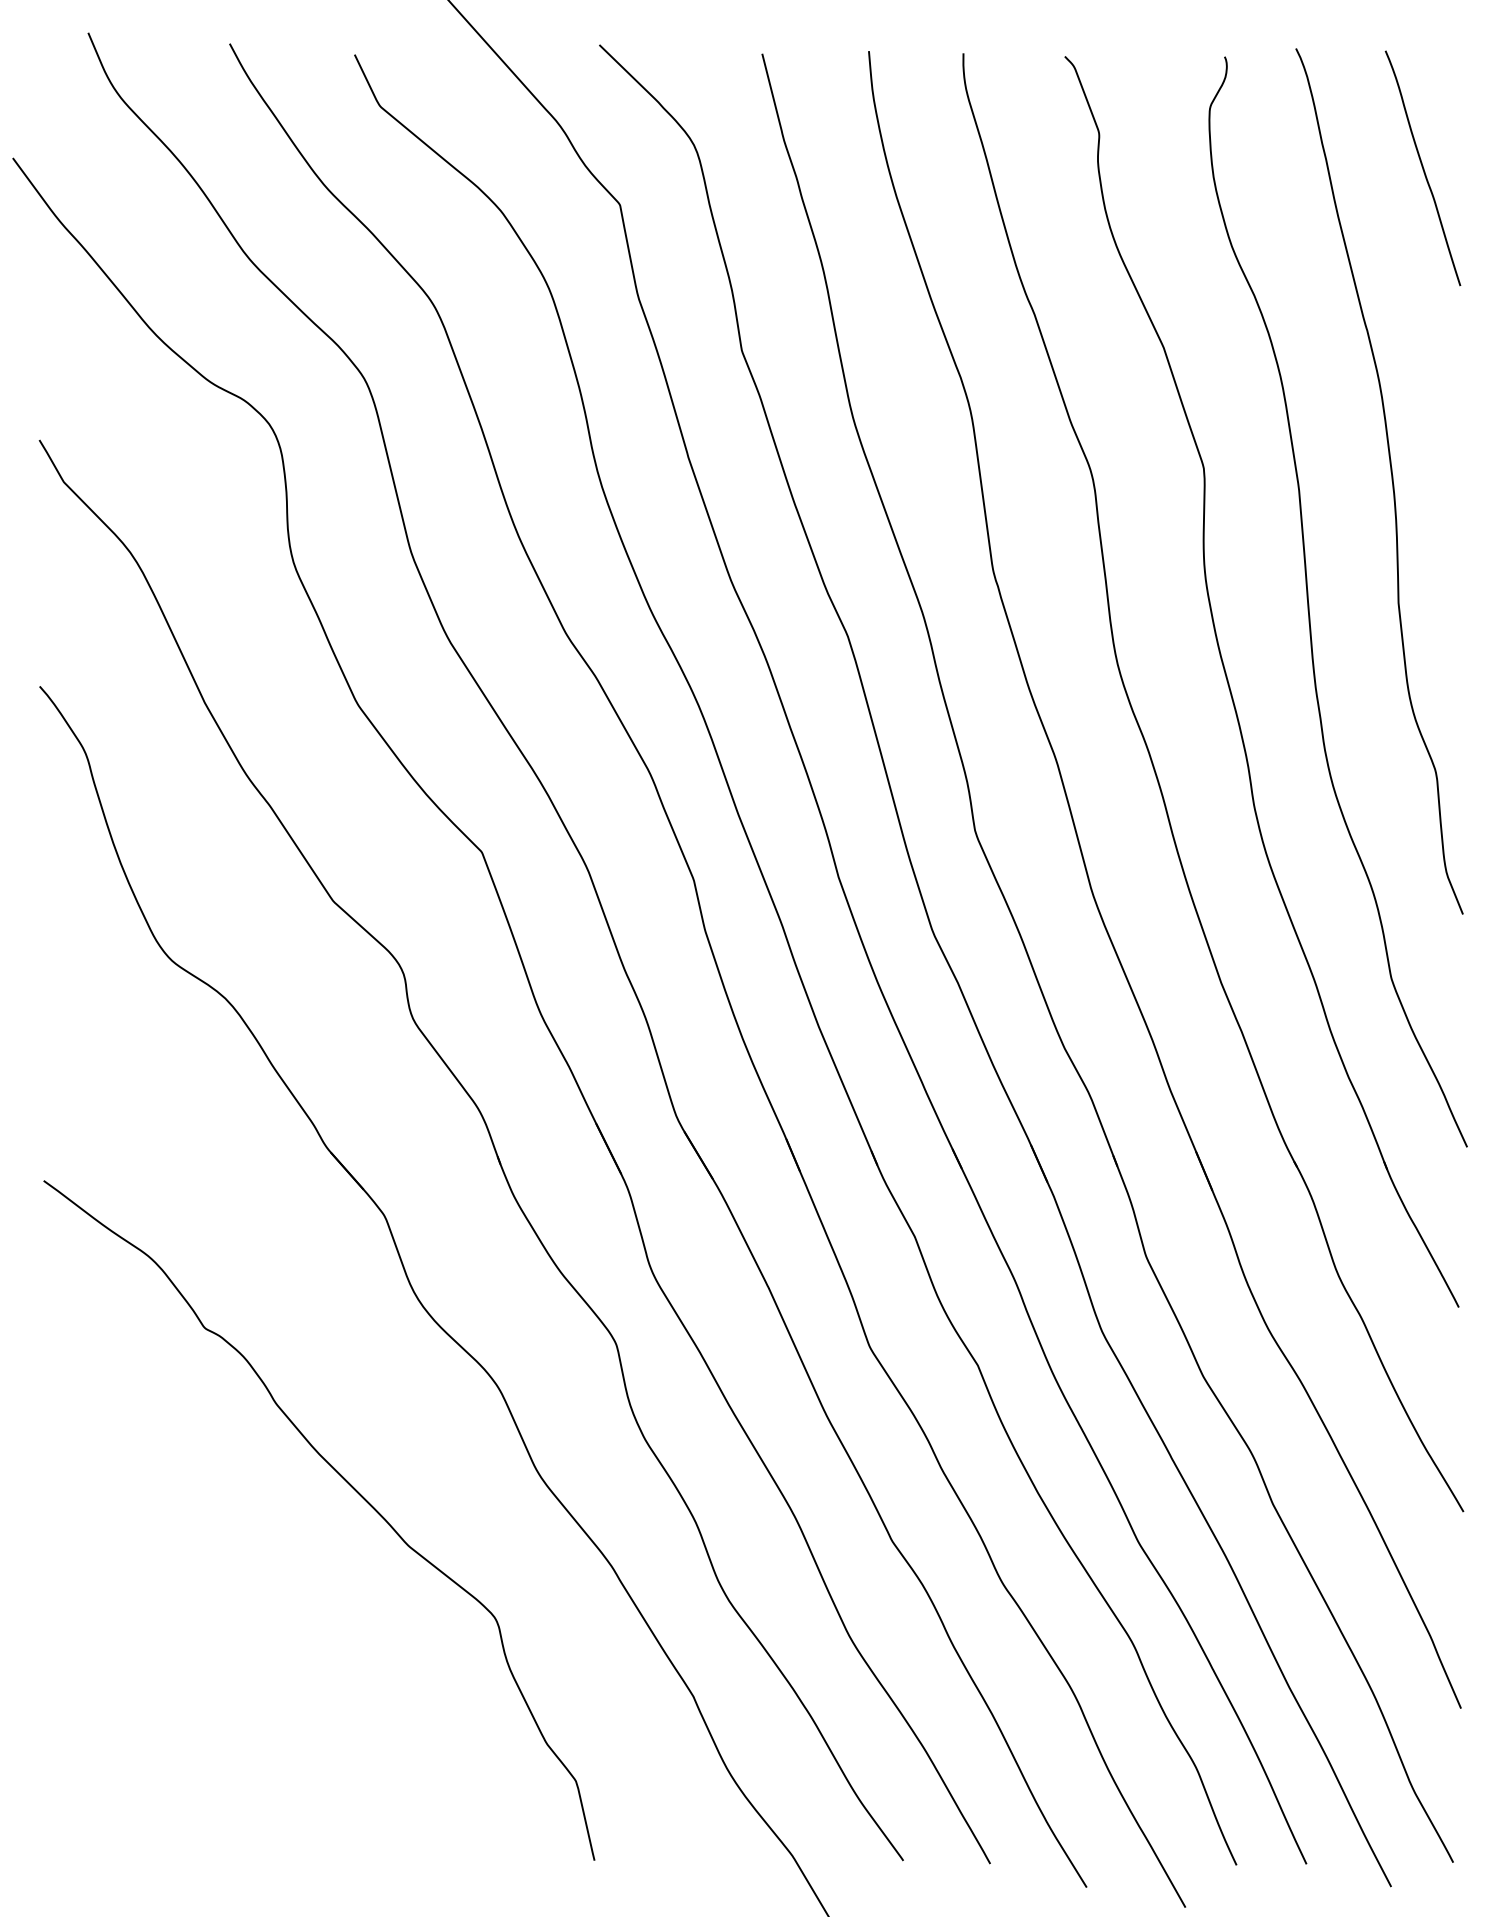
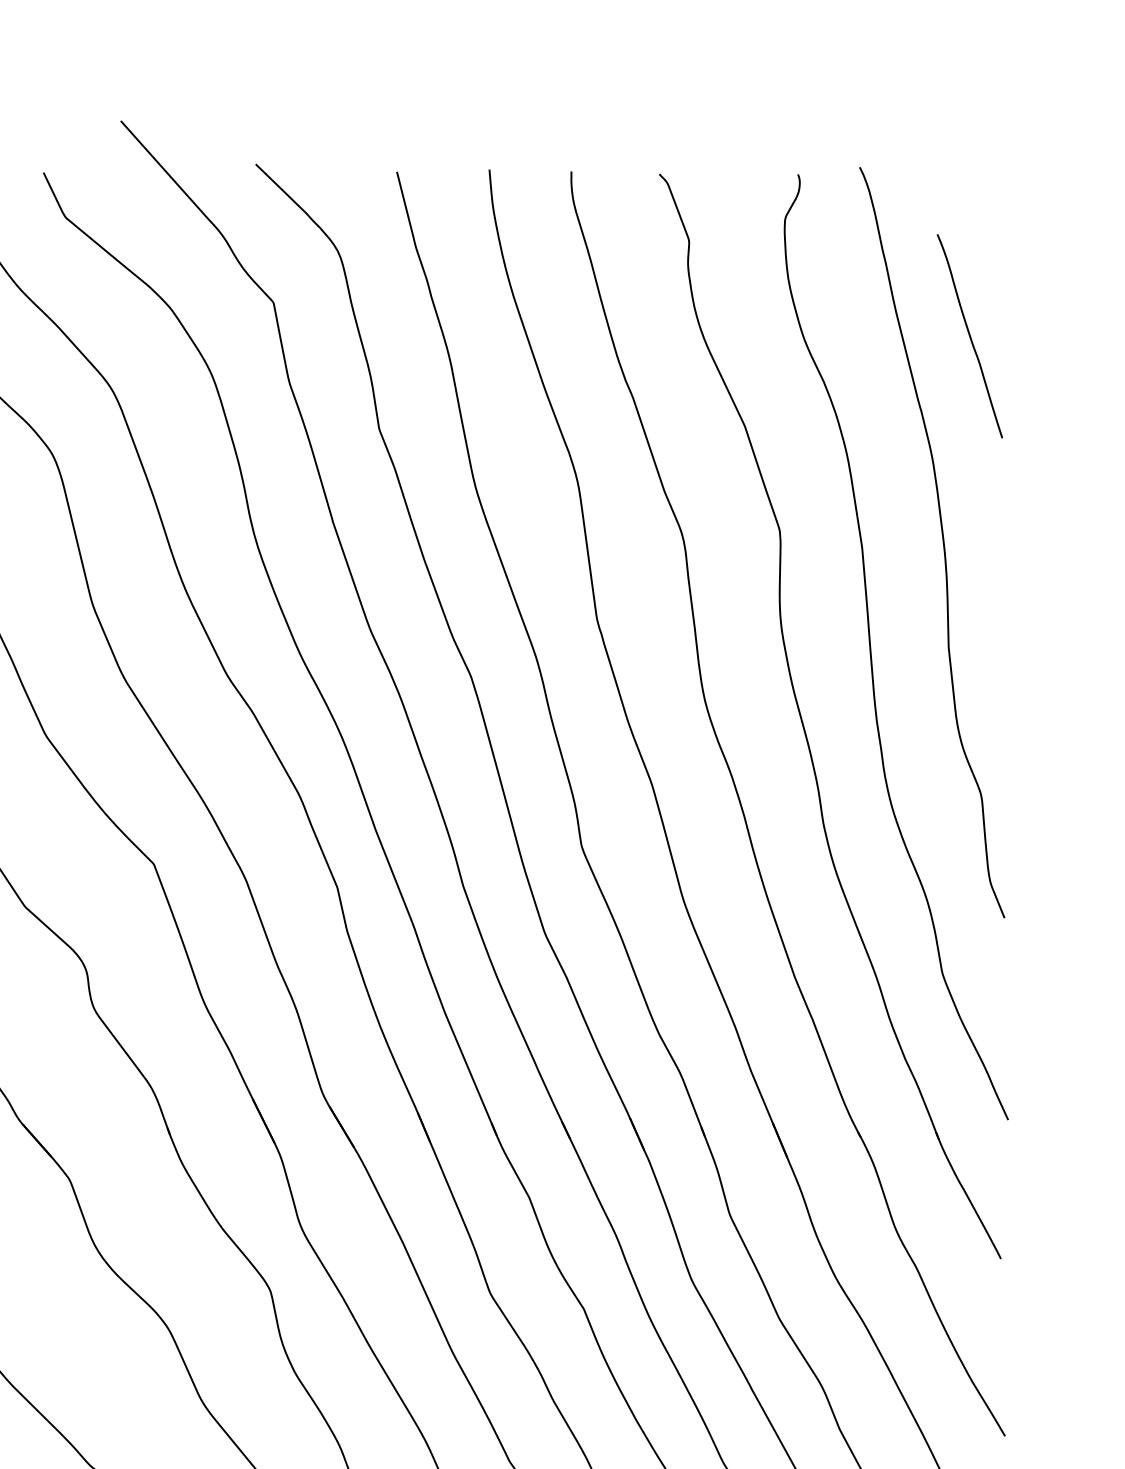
curve: (1422, 168) -> (969, 336), moved

